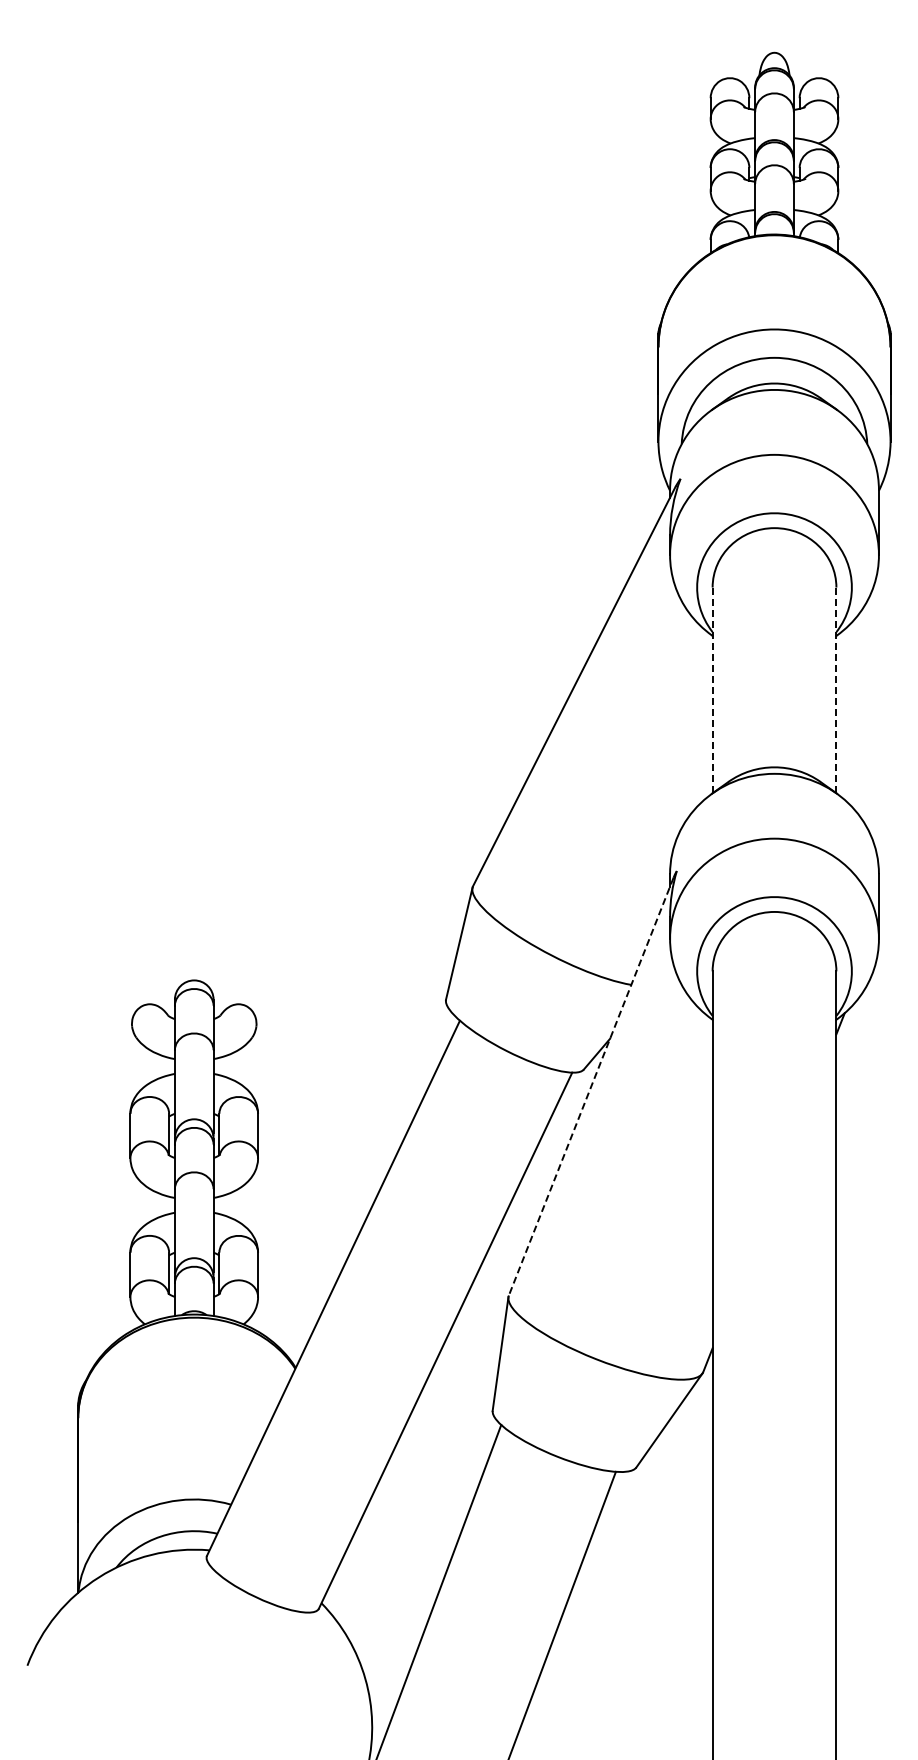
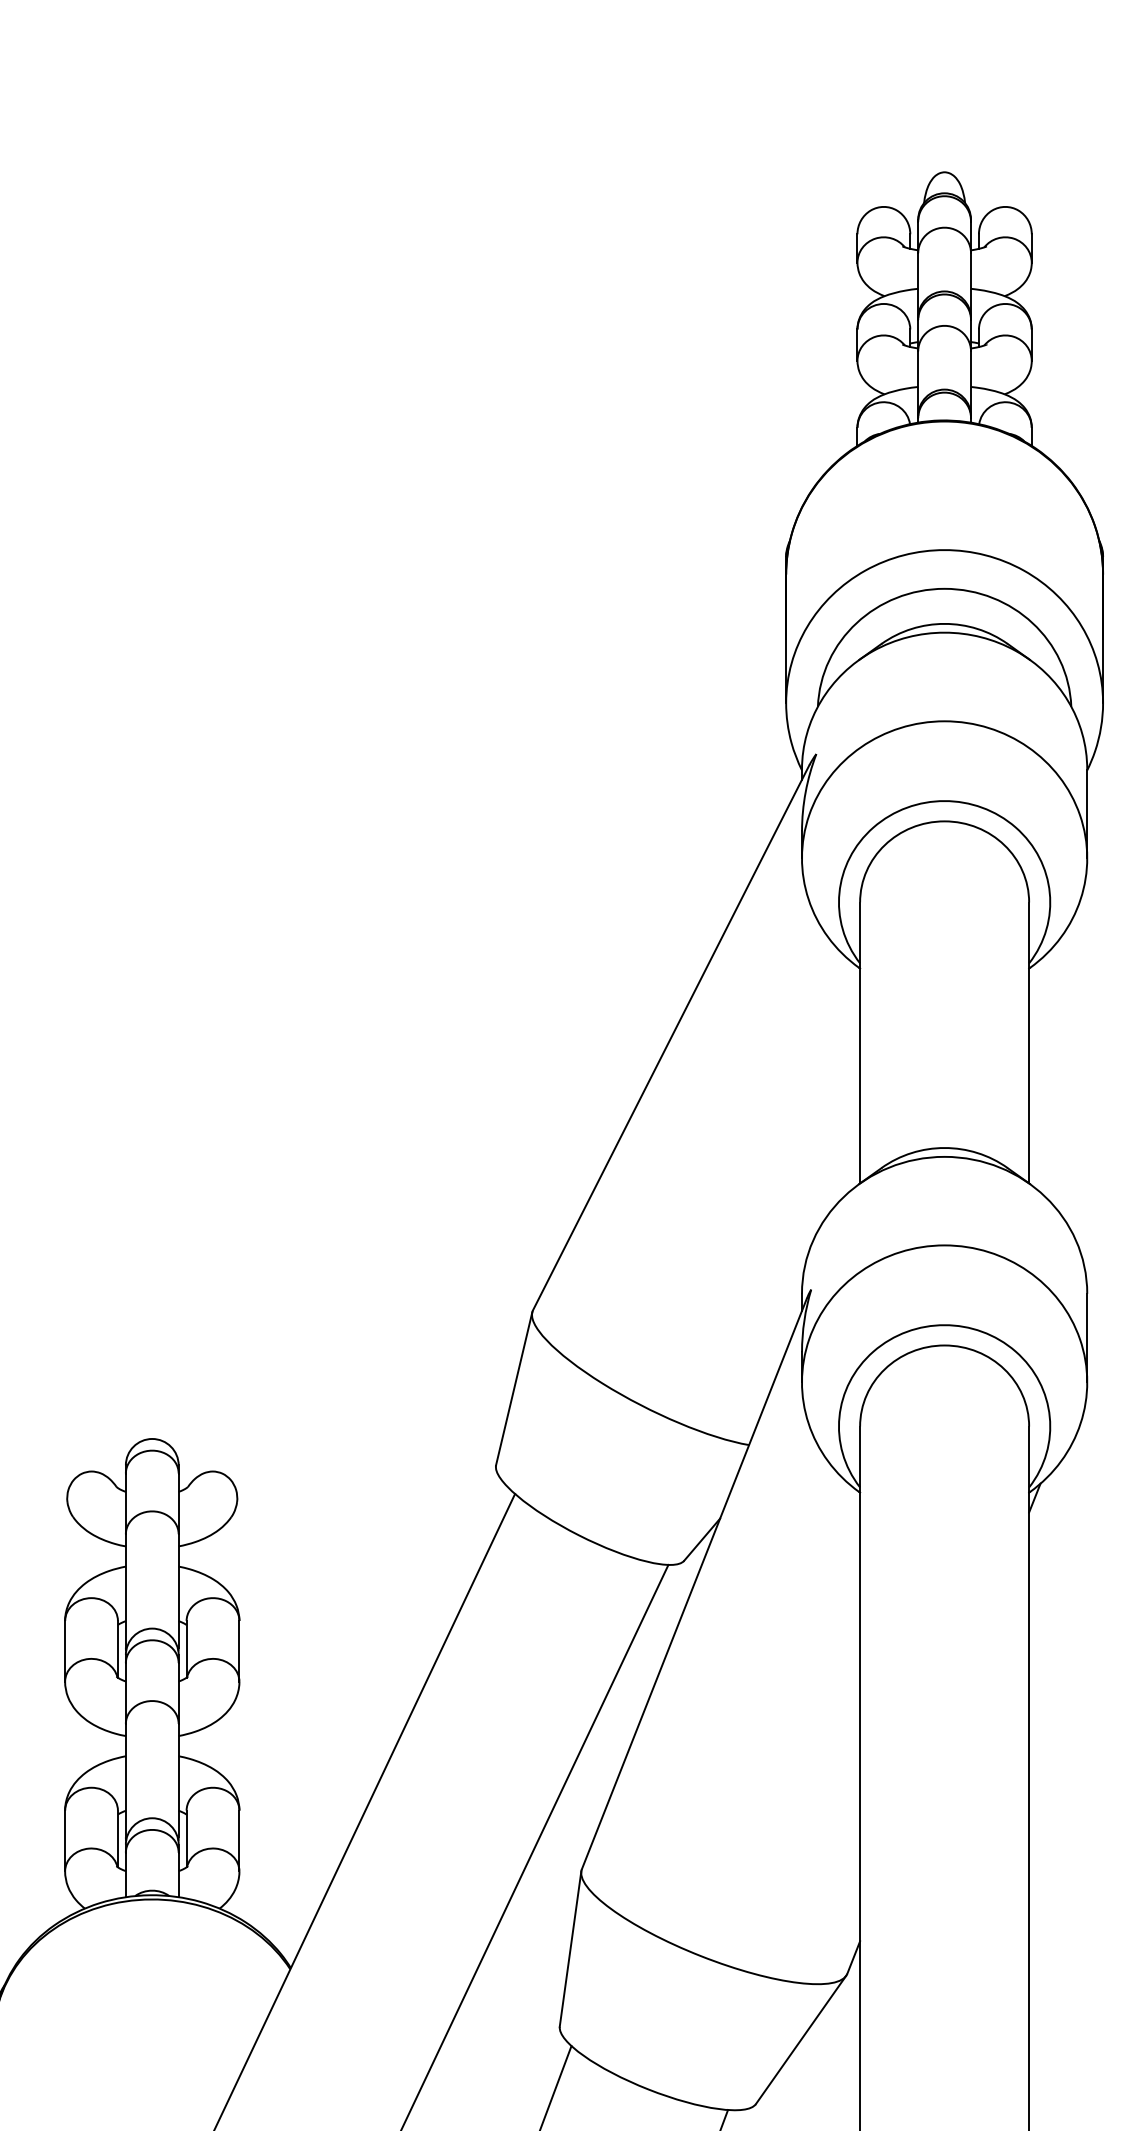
line: (712, 690) -> (859, 1043), dashed -> solid
line: (836, 690) -> (1029, 1043), dashed -> solid
line: (591, 1087) -> (694, 1585), dashed -> solid

